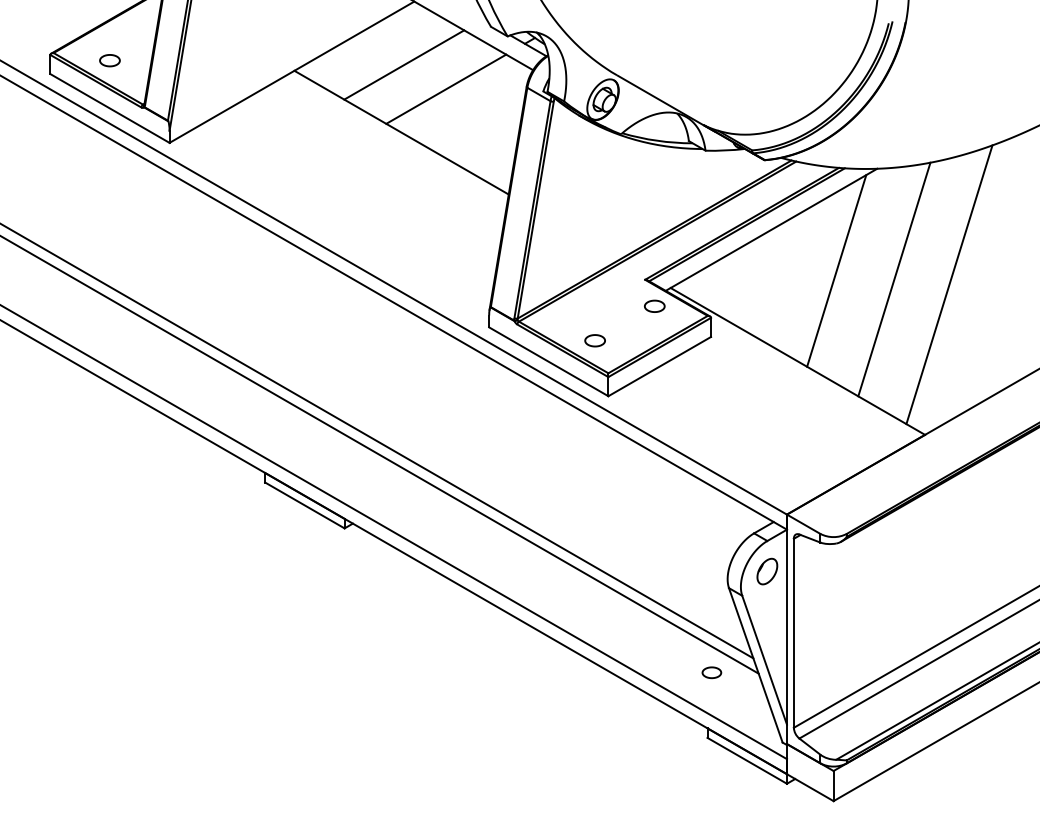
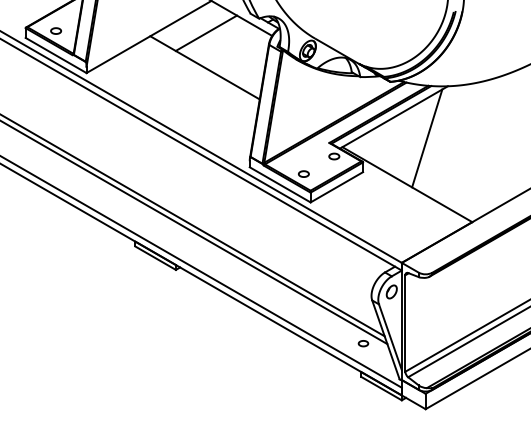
line: (445, 88) -> (227, 45), removed
line: (894, 278) -> (456, 142), removed
line: (948, 284) -> (484, 145), removed

